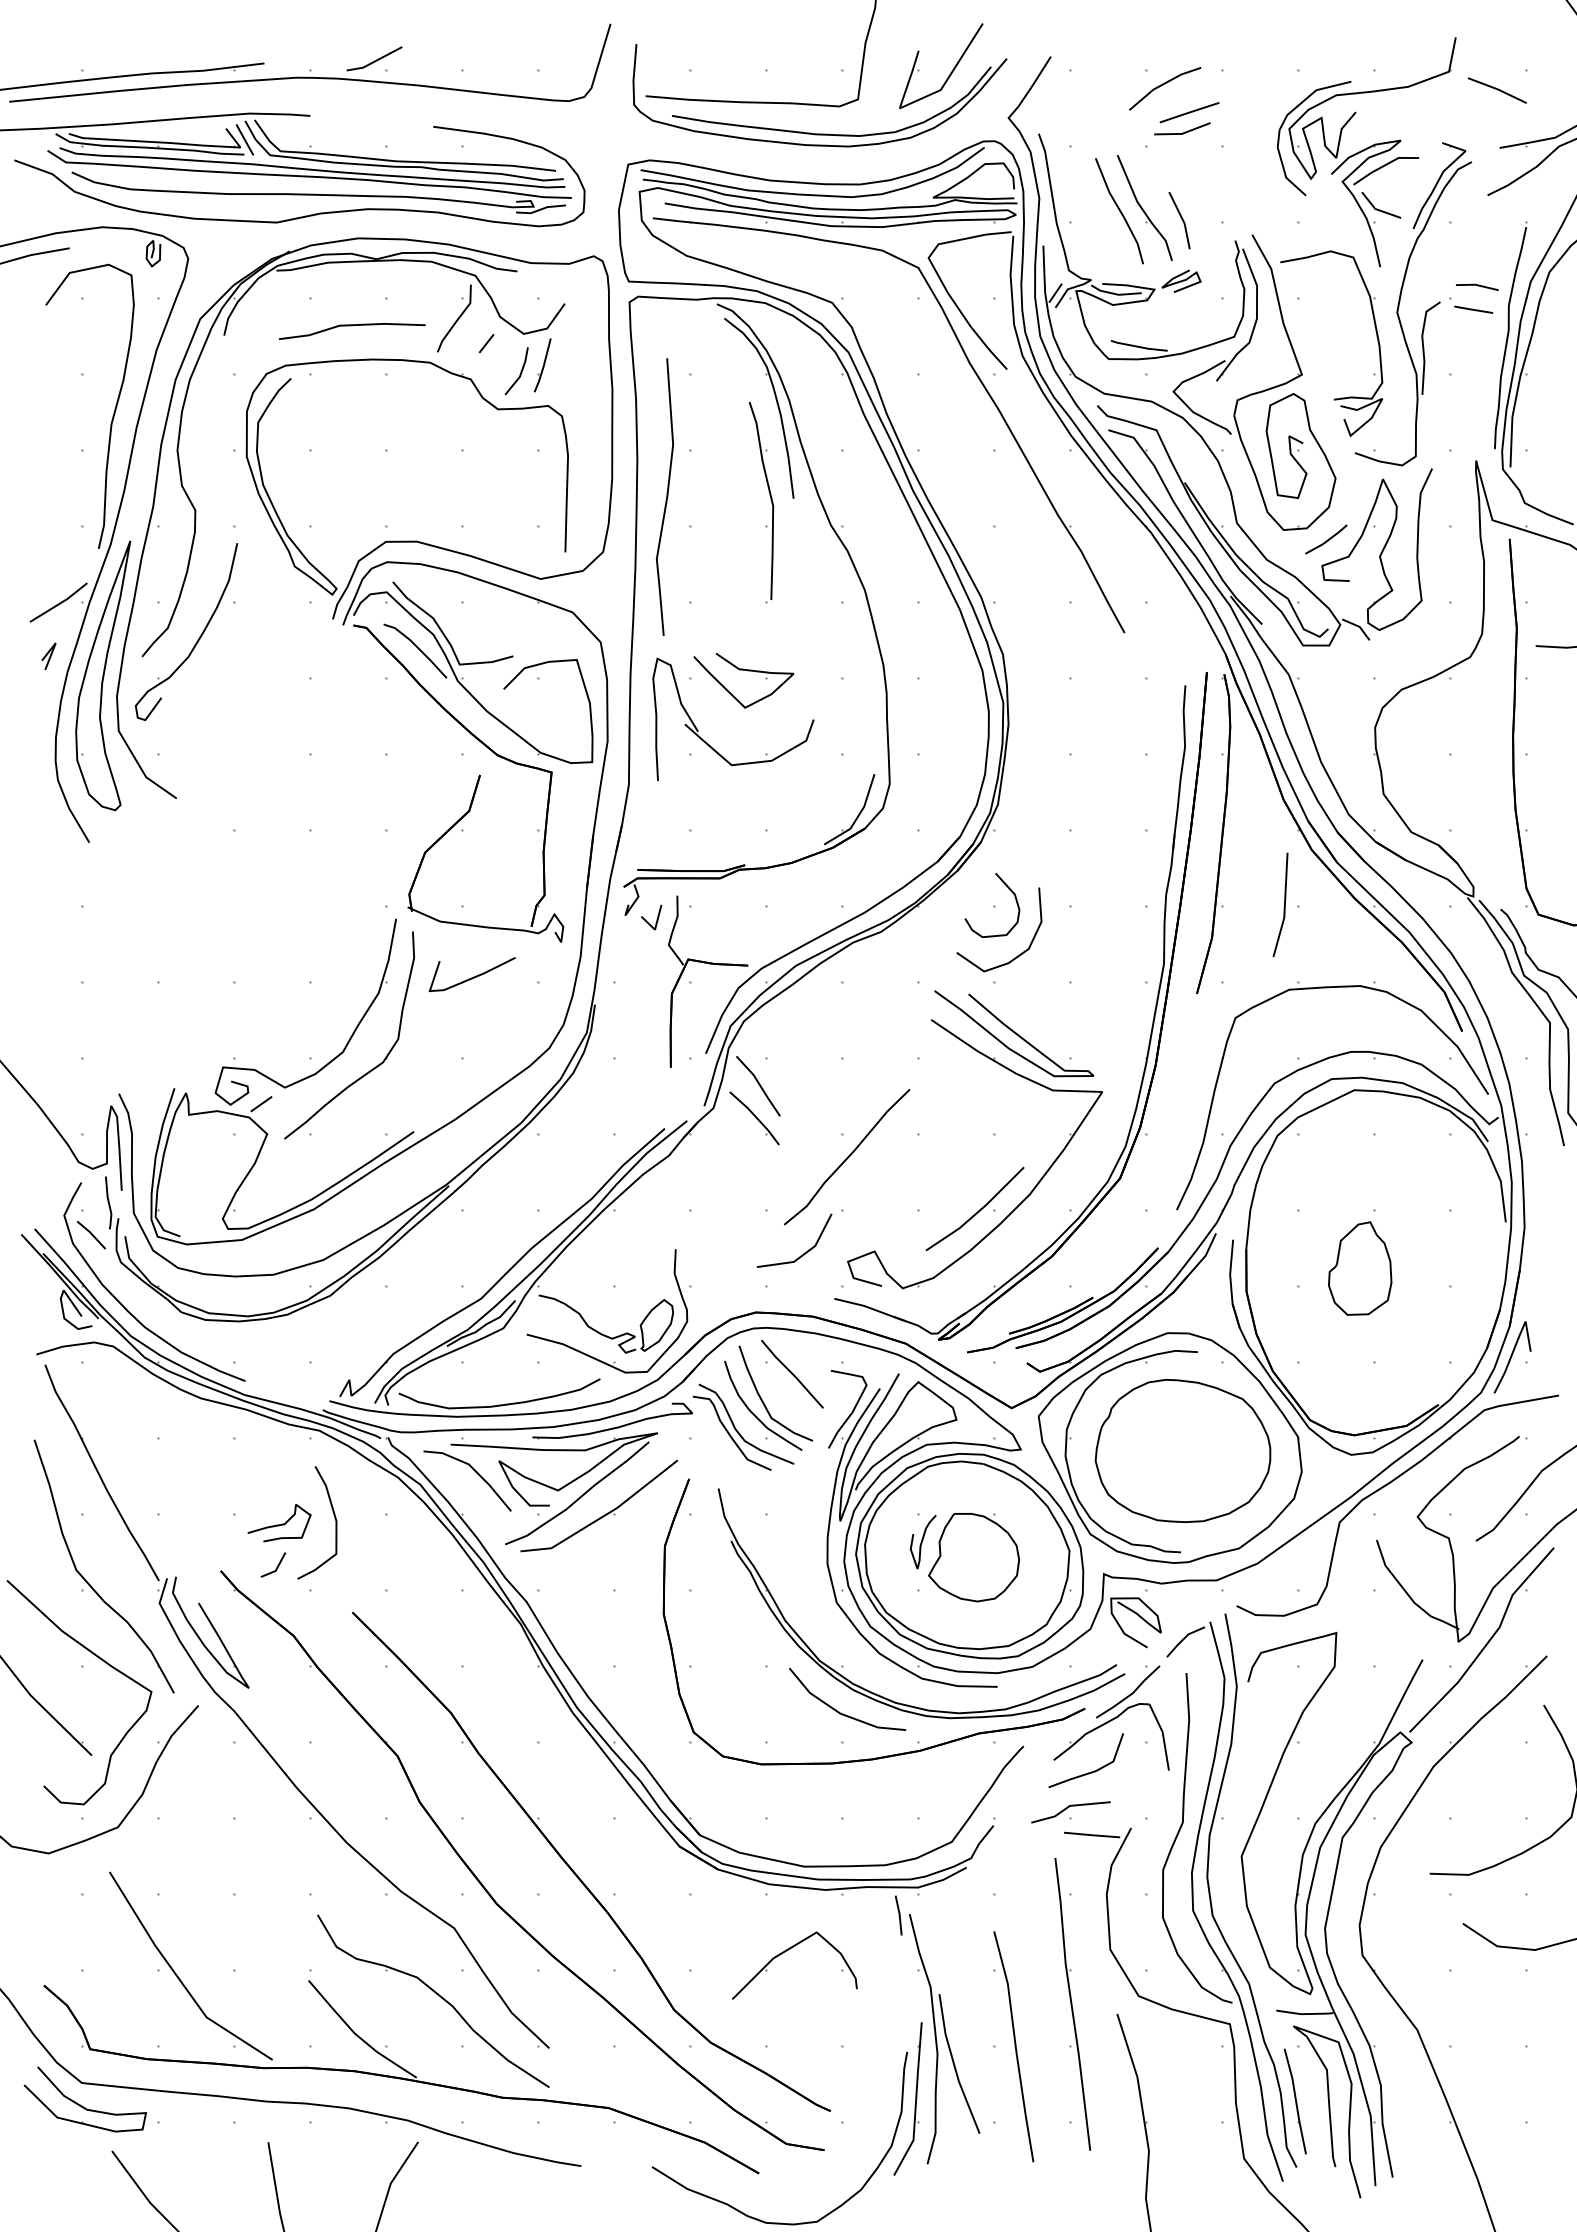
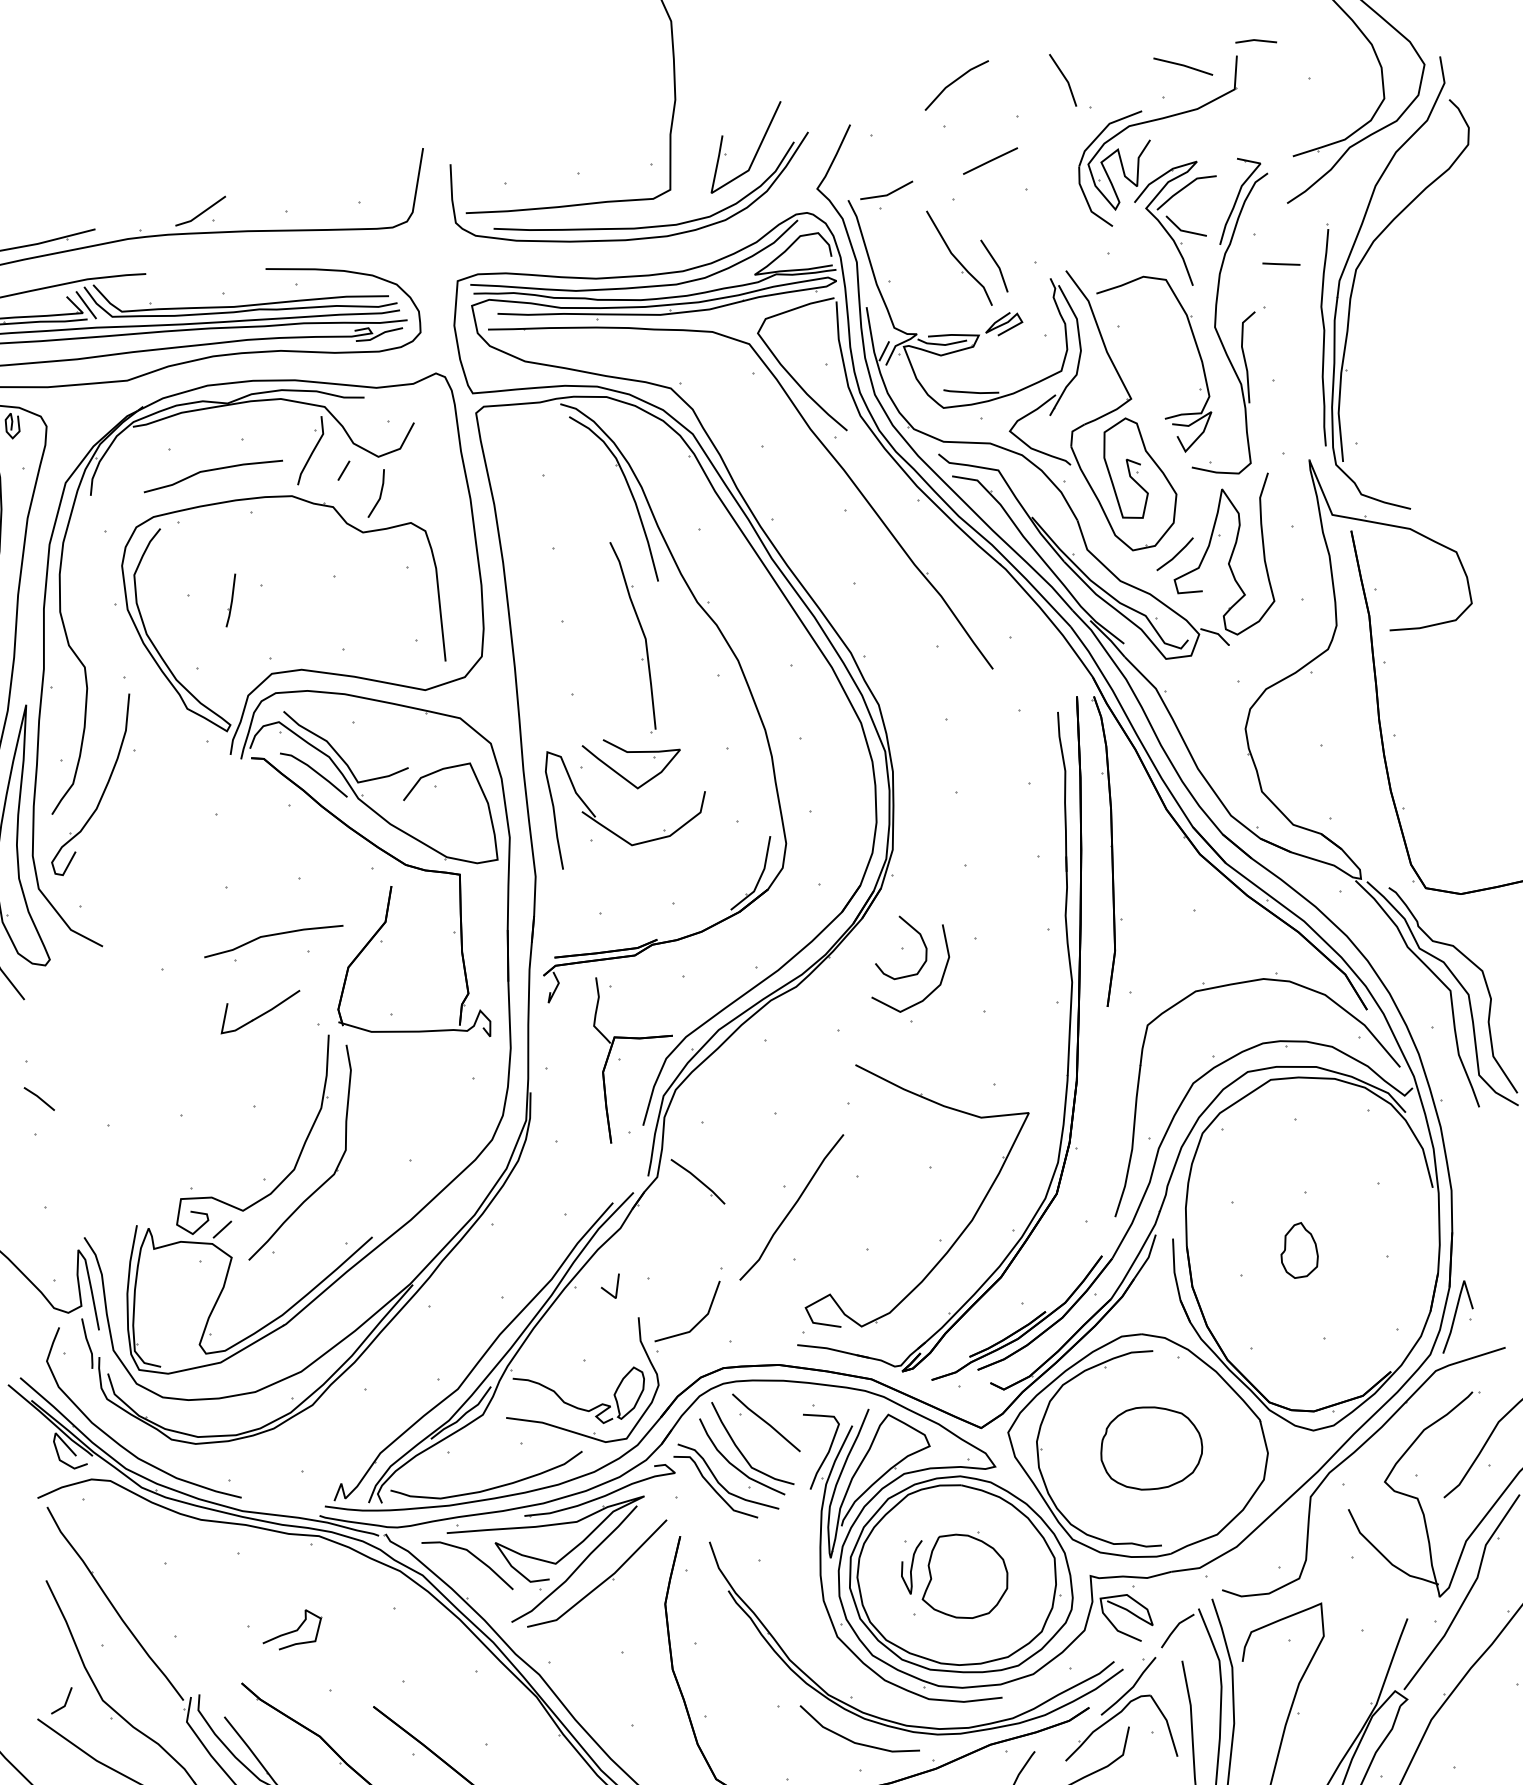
line: (1276, 38) -> (1064, 79), added
line: (1163, 85) -> (954, 82), moved
line: (1496, 89) -> (1182, 65), moved
line: (1182, 132) -> (887, 193), moved
curve: (1119, 211) -> (935, 264), removed
line: (1477, 286) -> (1256, 41), moved
line: (1473, 309) -> (1281, 263), moved
part: (542, 365) -> (230, 600), moved
curve: (666, 496) -> (535, 595), removed
part: (770, 499) -> (642, 633), moved
curve: (352, 810) -> (273, 936), added
line: (1284, 904) -> (1180, 910), removed
line: (656, 919) -> (616, 1288), moved
part: (471, 974) -> (259, 1012), moved
curve: (1014, 1033) -> (937, 1067), removed
line: (759, 1086) -> (698, 1150), removed
line: (977, 1211) -> (923, 1243), removed
line: (91, 1235) -> (39, 1099), moved
line: (804, 1252) -> (698, 1321), moved
part: (1360, 1268) -> (1298, 1250), size x0.6
part: (1182, 1450) -> (1150, 1447), size x0.6
curve: (333, 1515) -> (343, 1615), removed
line: (277, 1565) -> (65, 1700), moved

